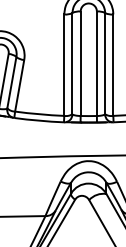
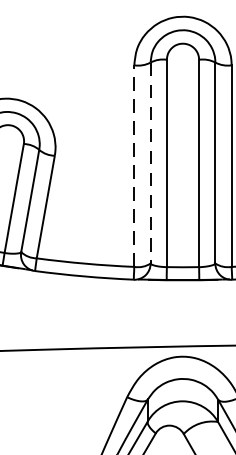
line: (72, 63) -> (150, 162), solid -> dashed
line: (64, 65) -> (134, 166), solid -> dashed

